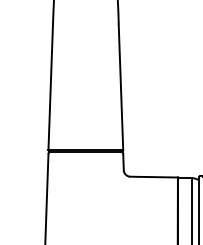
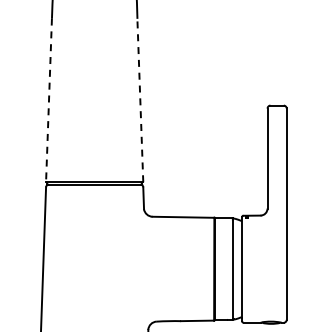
line: (51, 87) -> (49, 100), solid -> dashed
line: (121, 87) -> (140, 100), solid -> dashed

